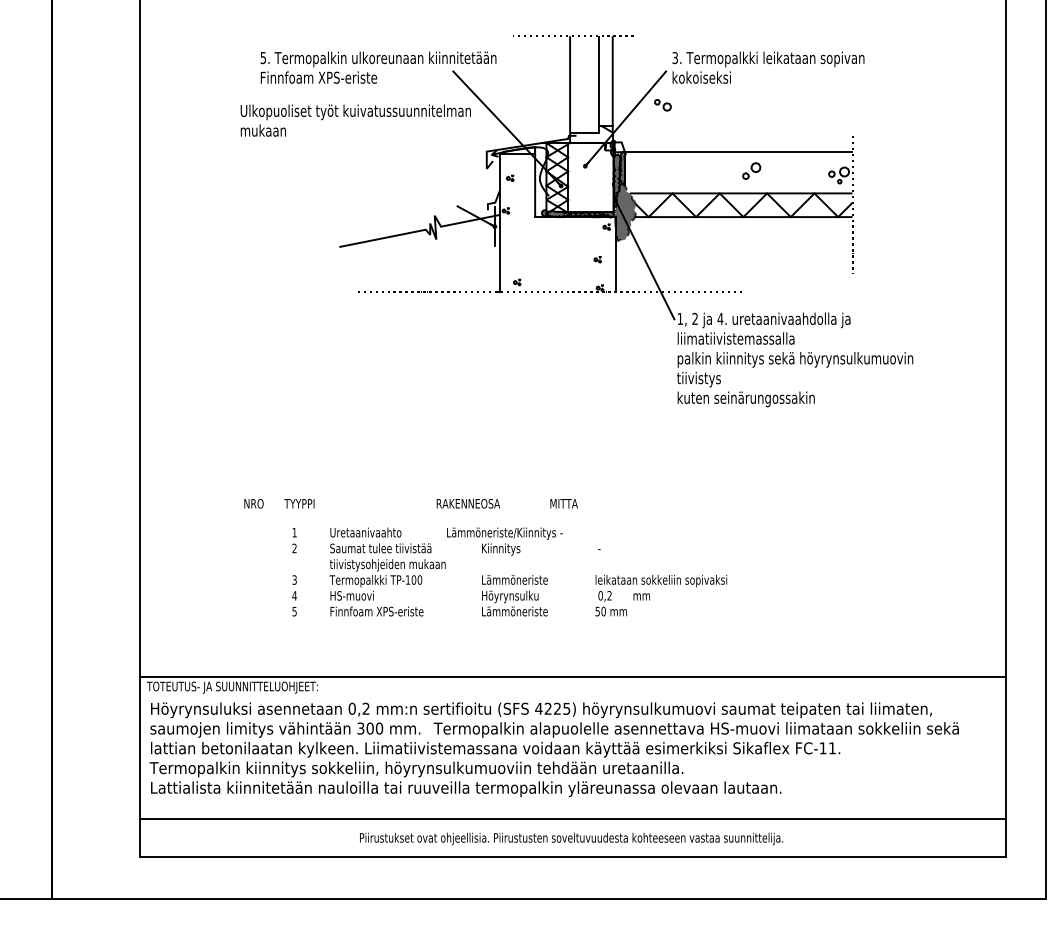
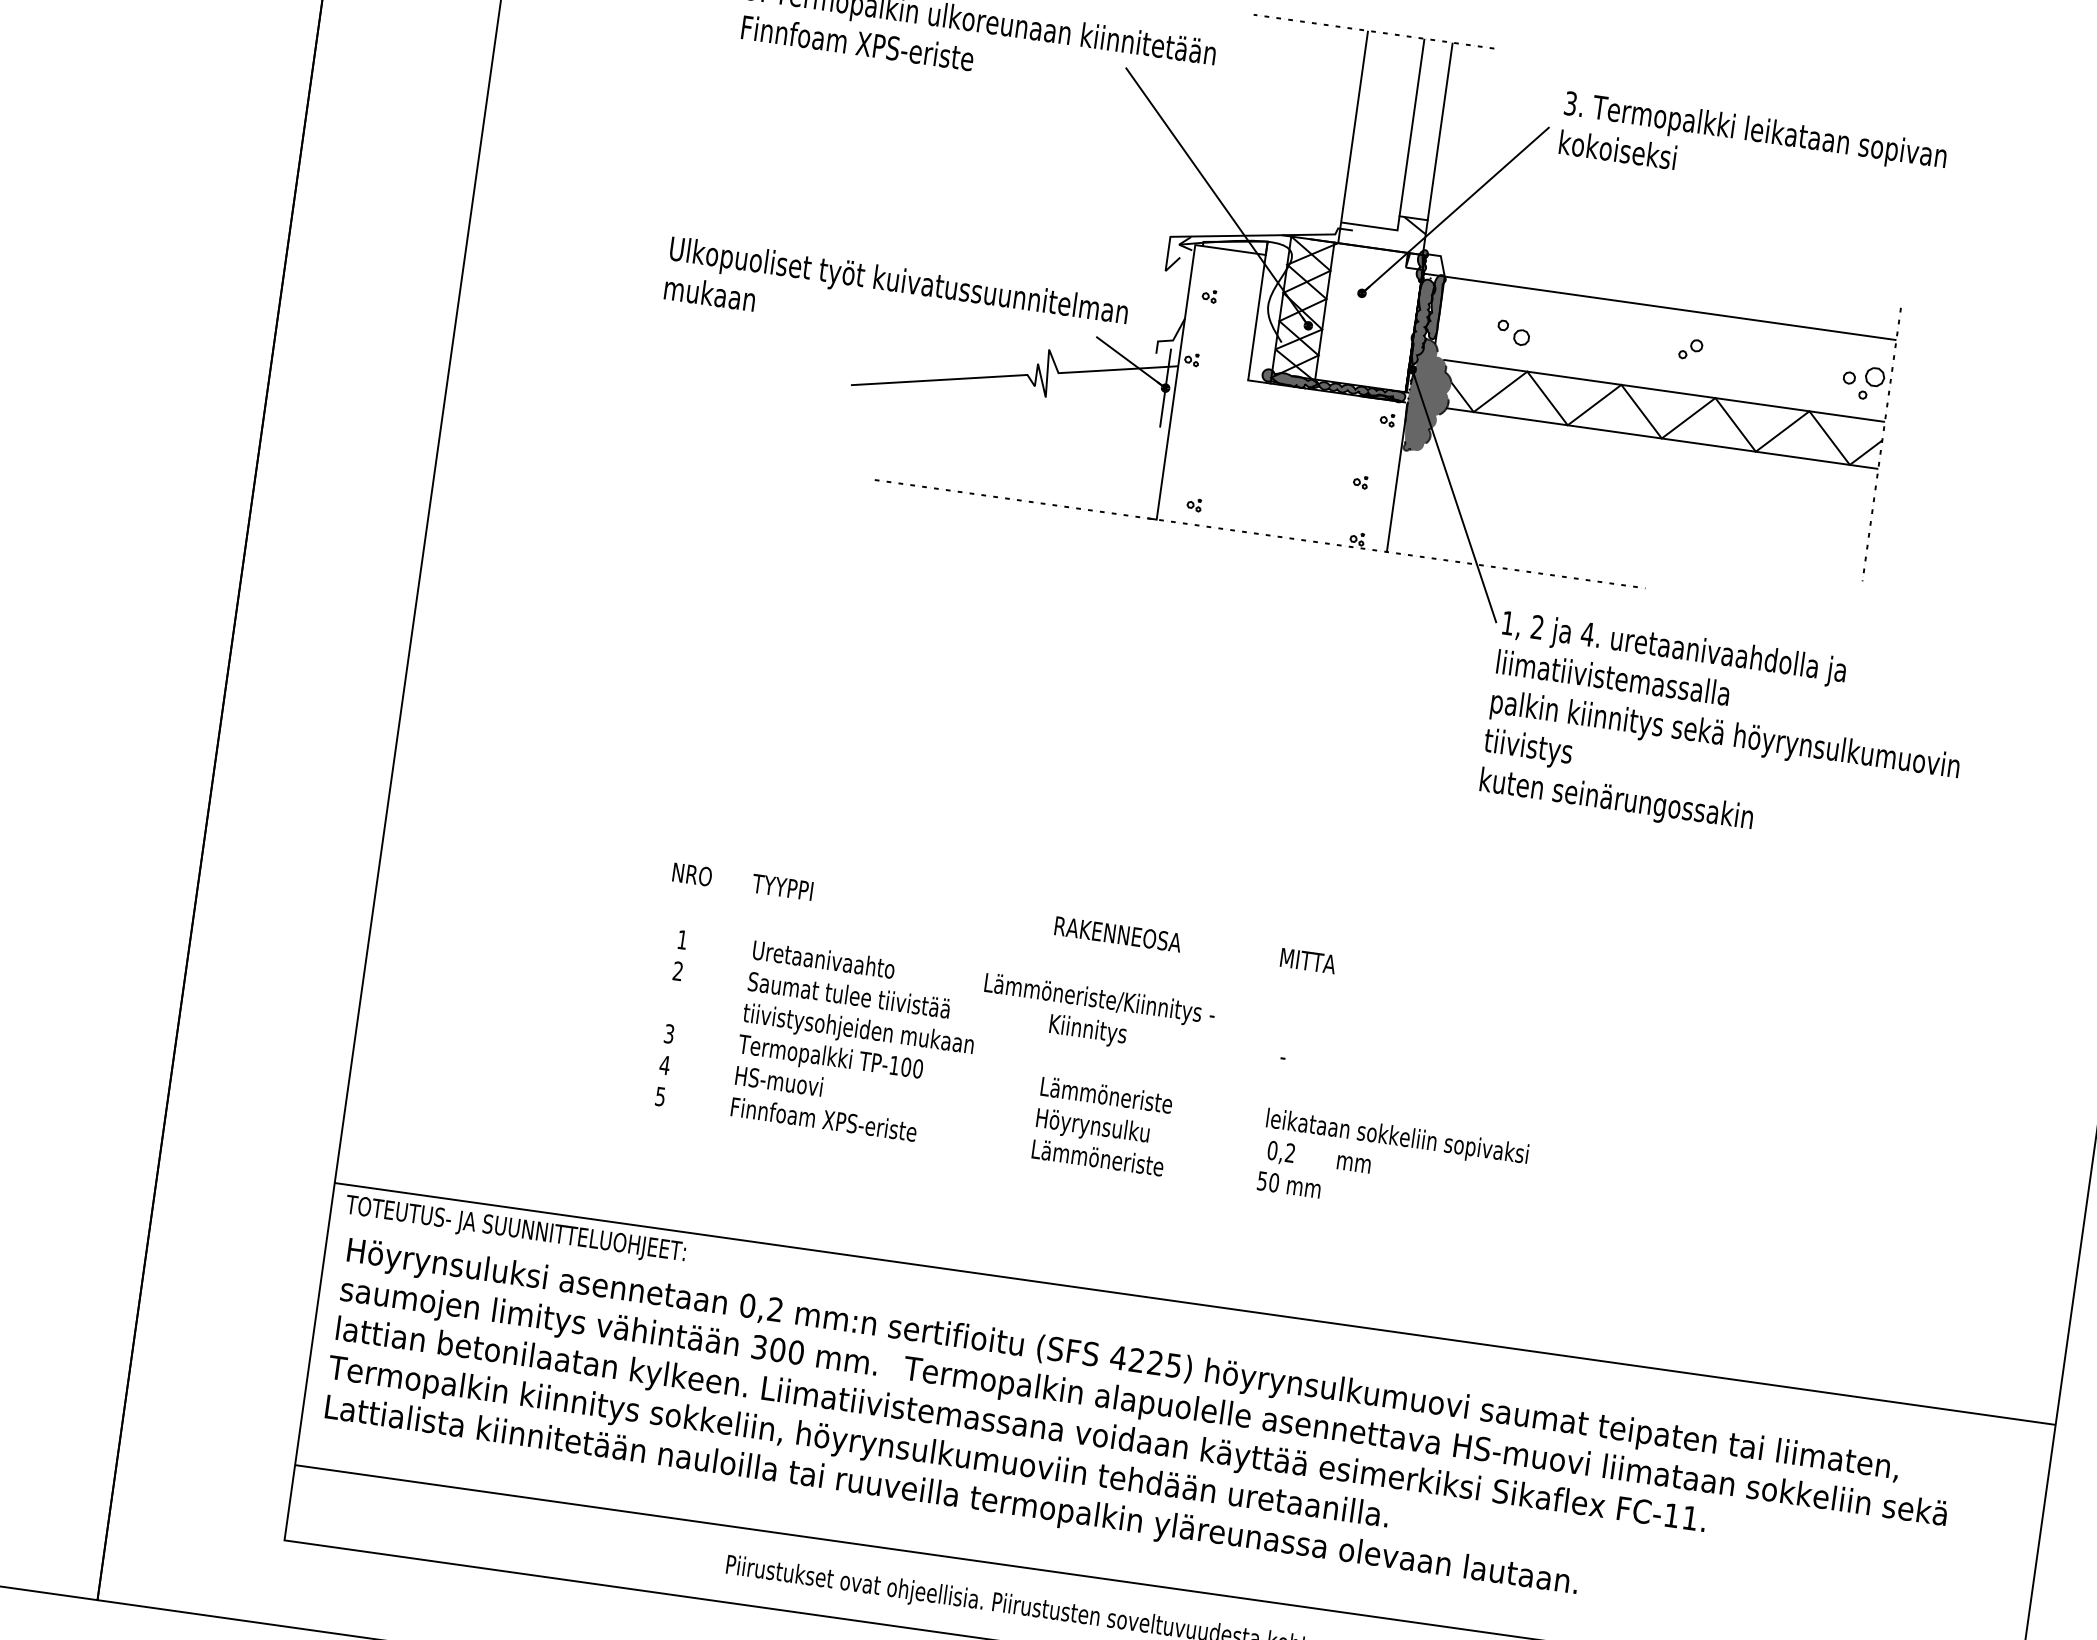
part: (662, 105) -> (1512, 333), moved
text: (355, 120) -> (895, 299), moved
part: (751, 170) -> (1690, 348), size x0.62
text: (410, 503) -> (1003, 917), moved

